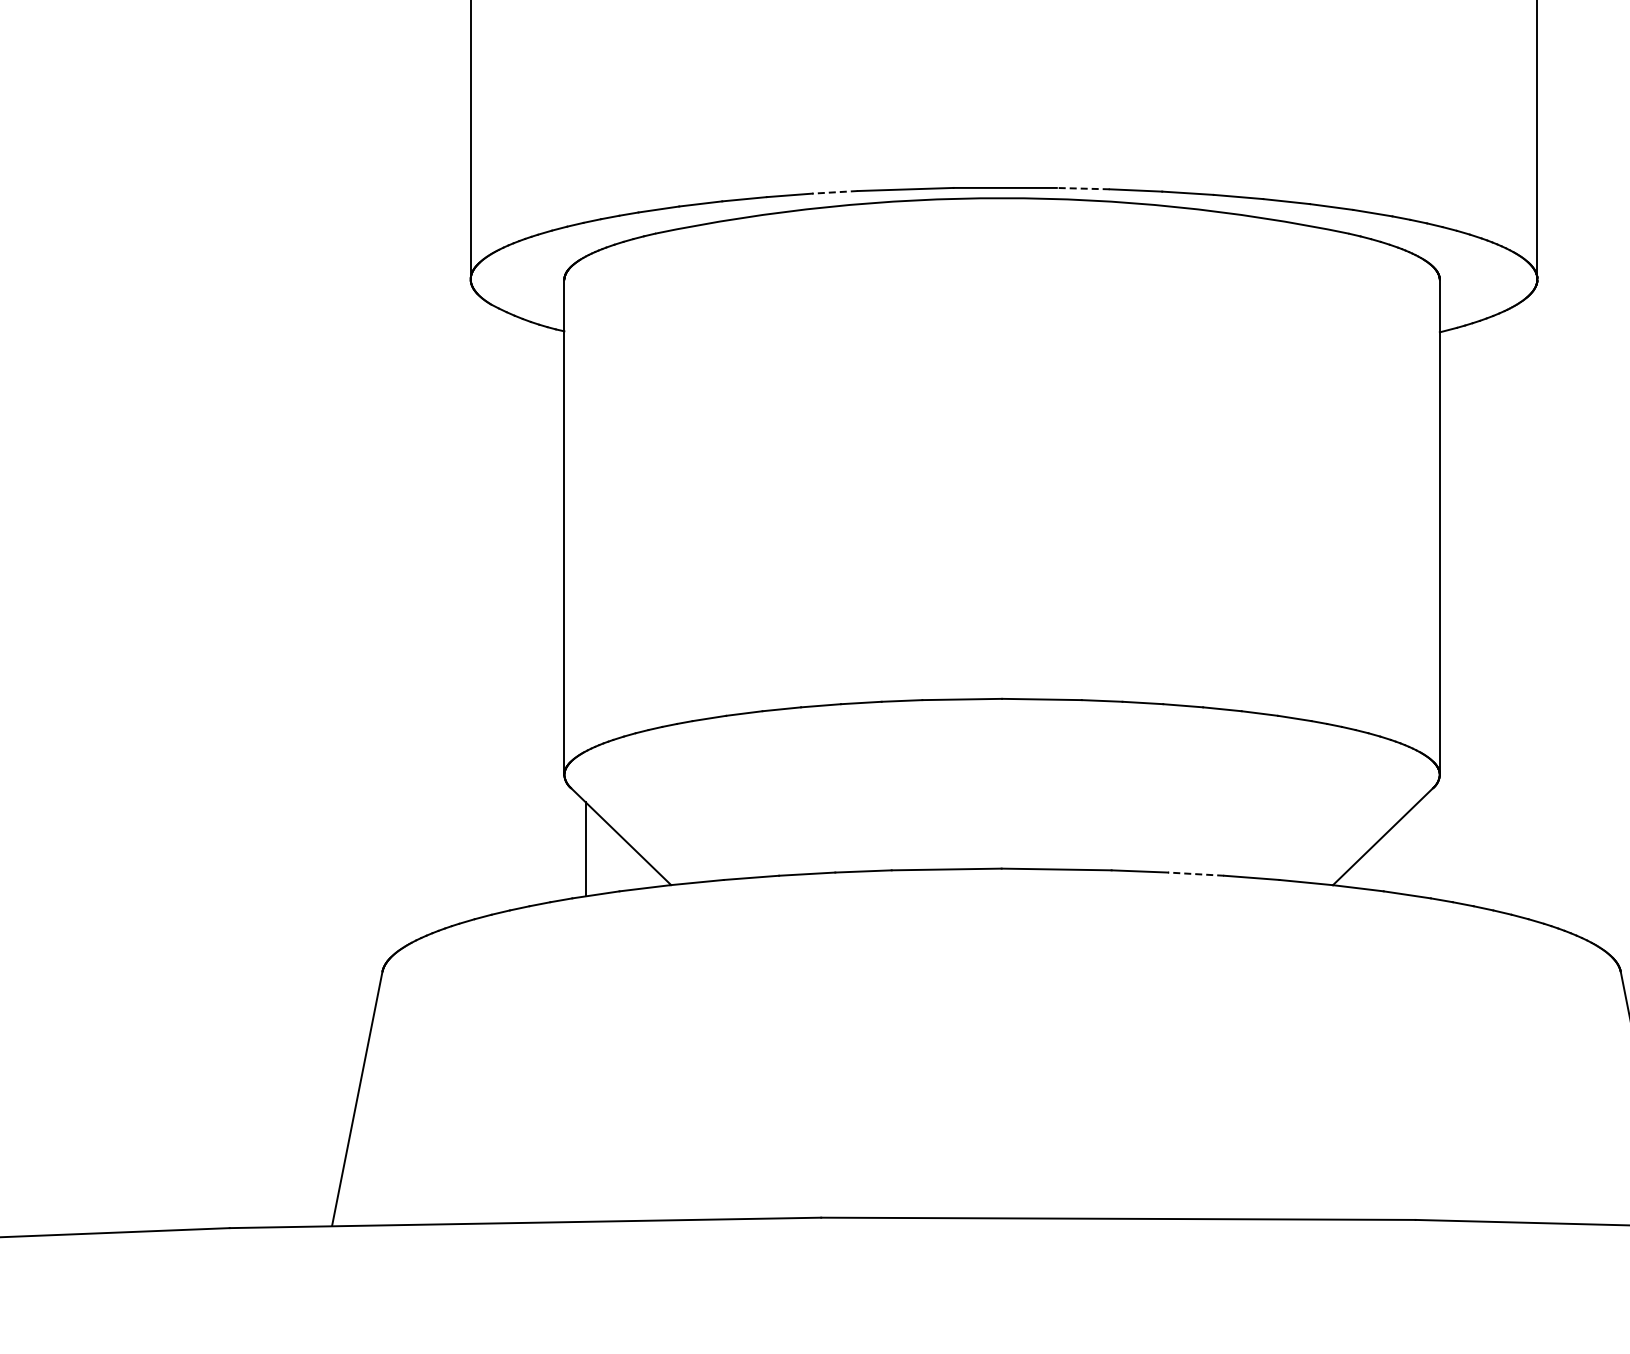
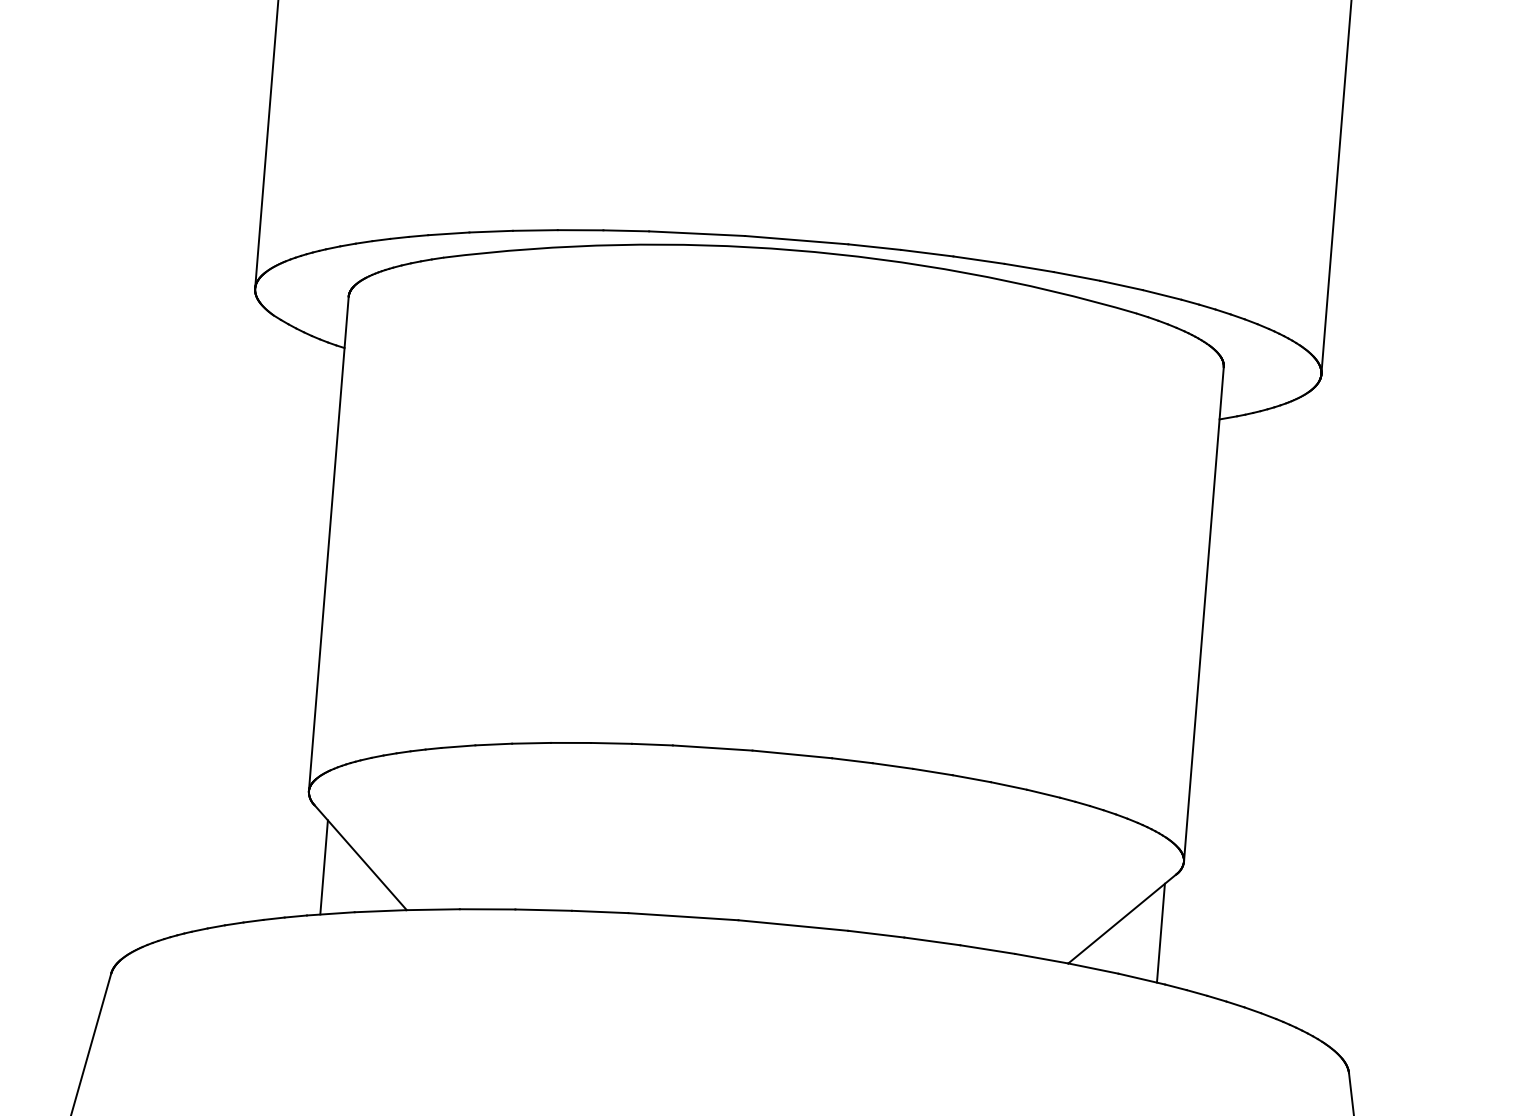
line: (1082, 188) -> (873, 246), dashed -> solid
line: (835, 192) -> (626, 231), dashed -> solid
line: (1422, 847) -> (1160, 932), added
line: (1195, 874) -> (931, 941), dashed -> solid

